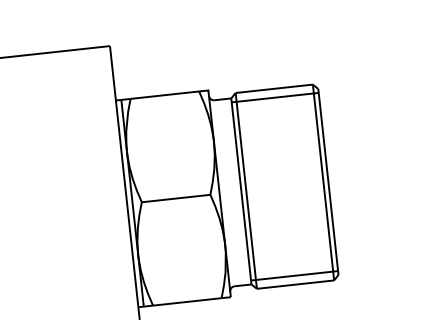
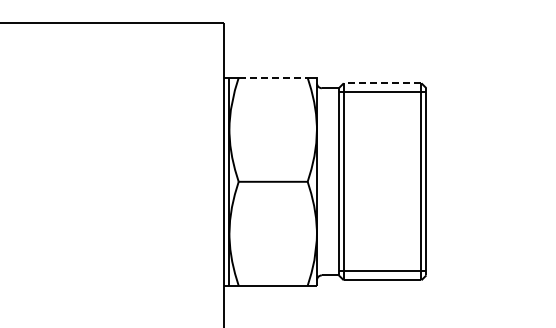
line: (274, 89) -> (382, 83), solid -> dashed
line: (165, 94) -> (273, 77), solid -> dashed

